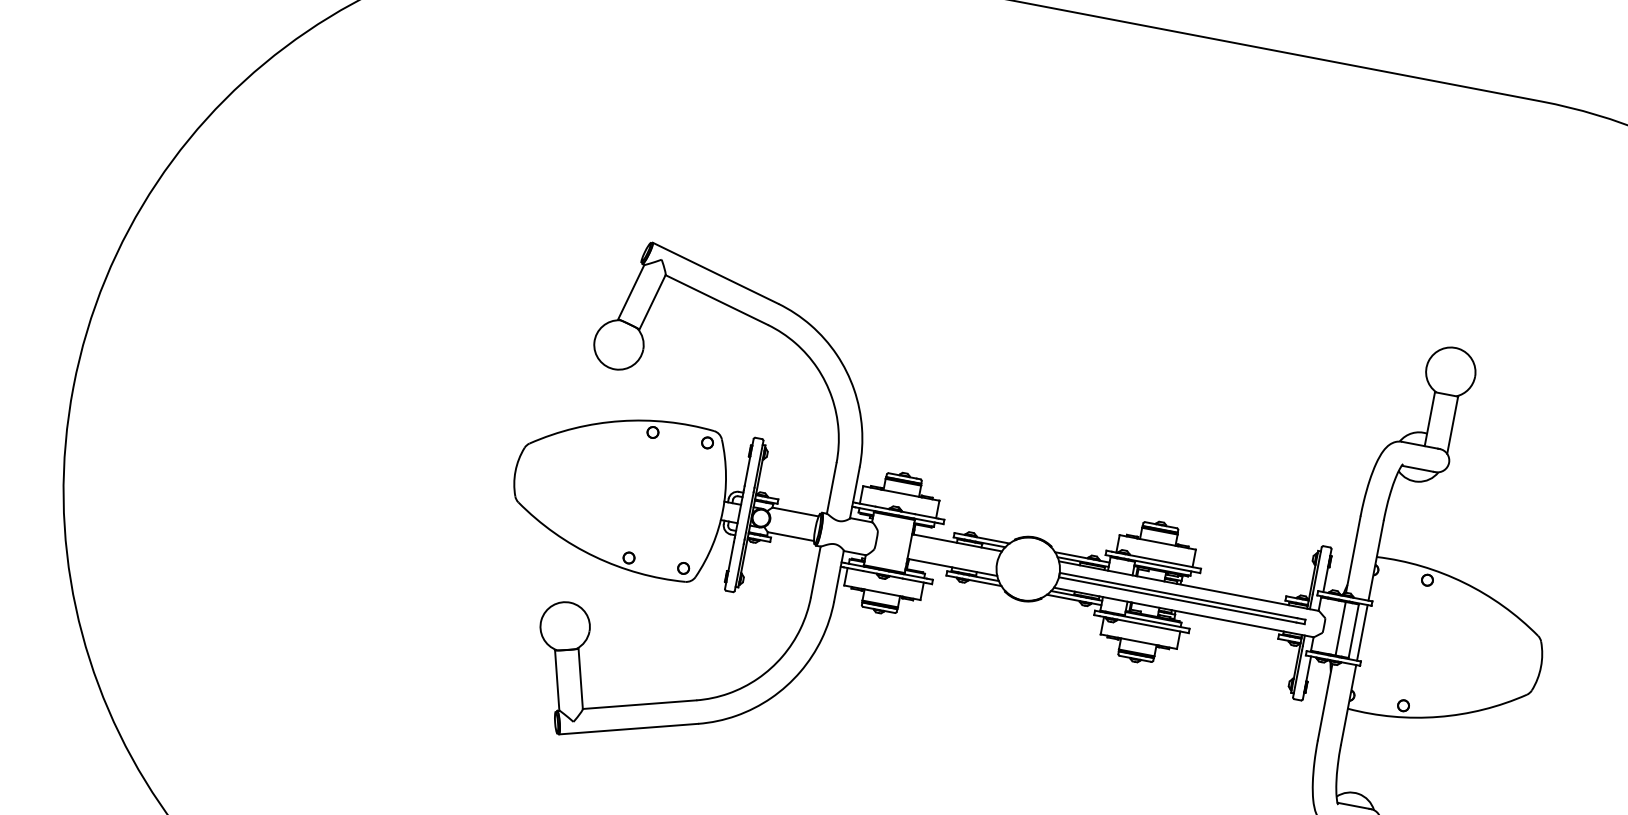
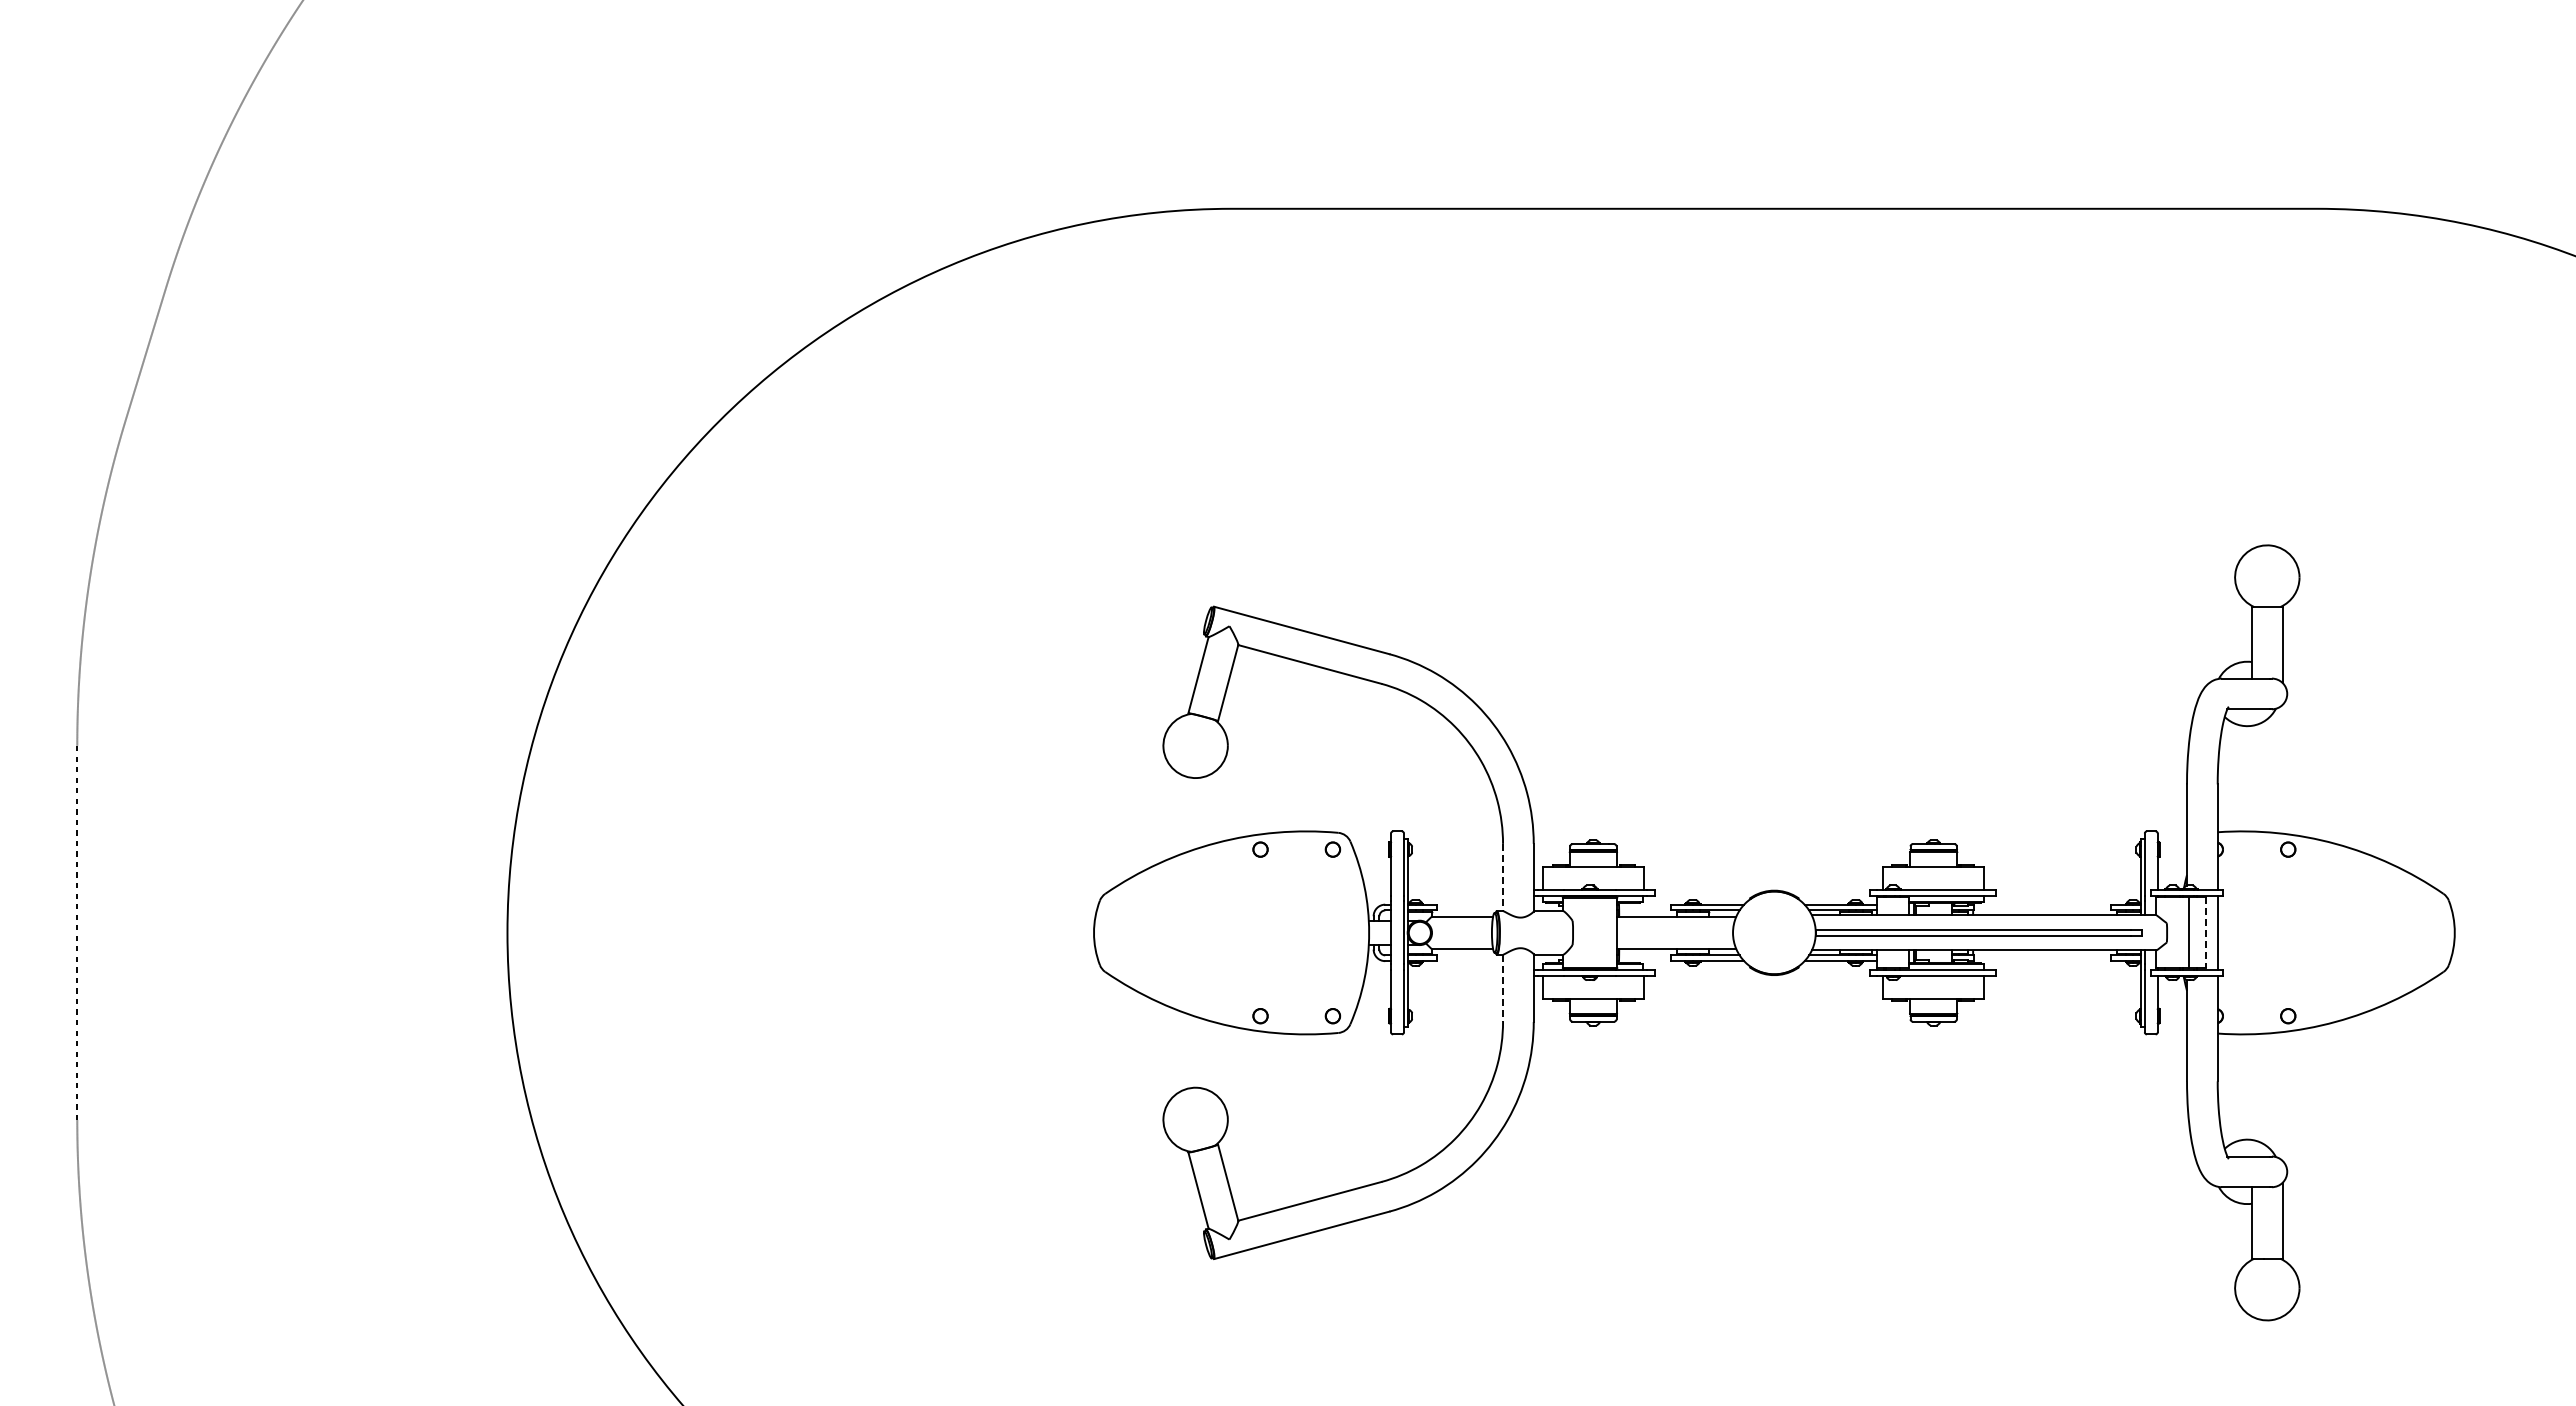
line: (832, 488) -> (1503, 877), solid -> dashed
line: (816, 572) -> (1503, 988), solid -> dashed
line: (1353, 631) -> (2206, 933), solid -> dashed

